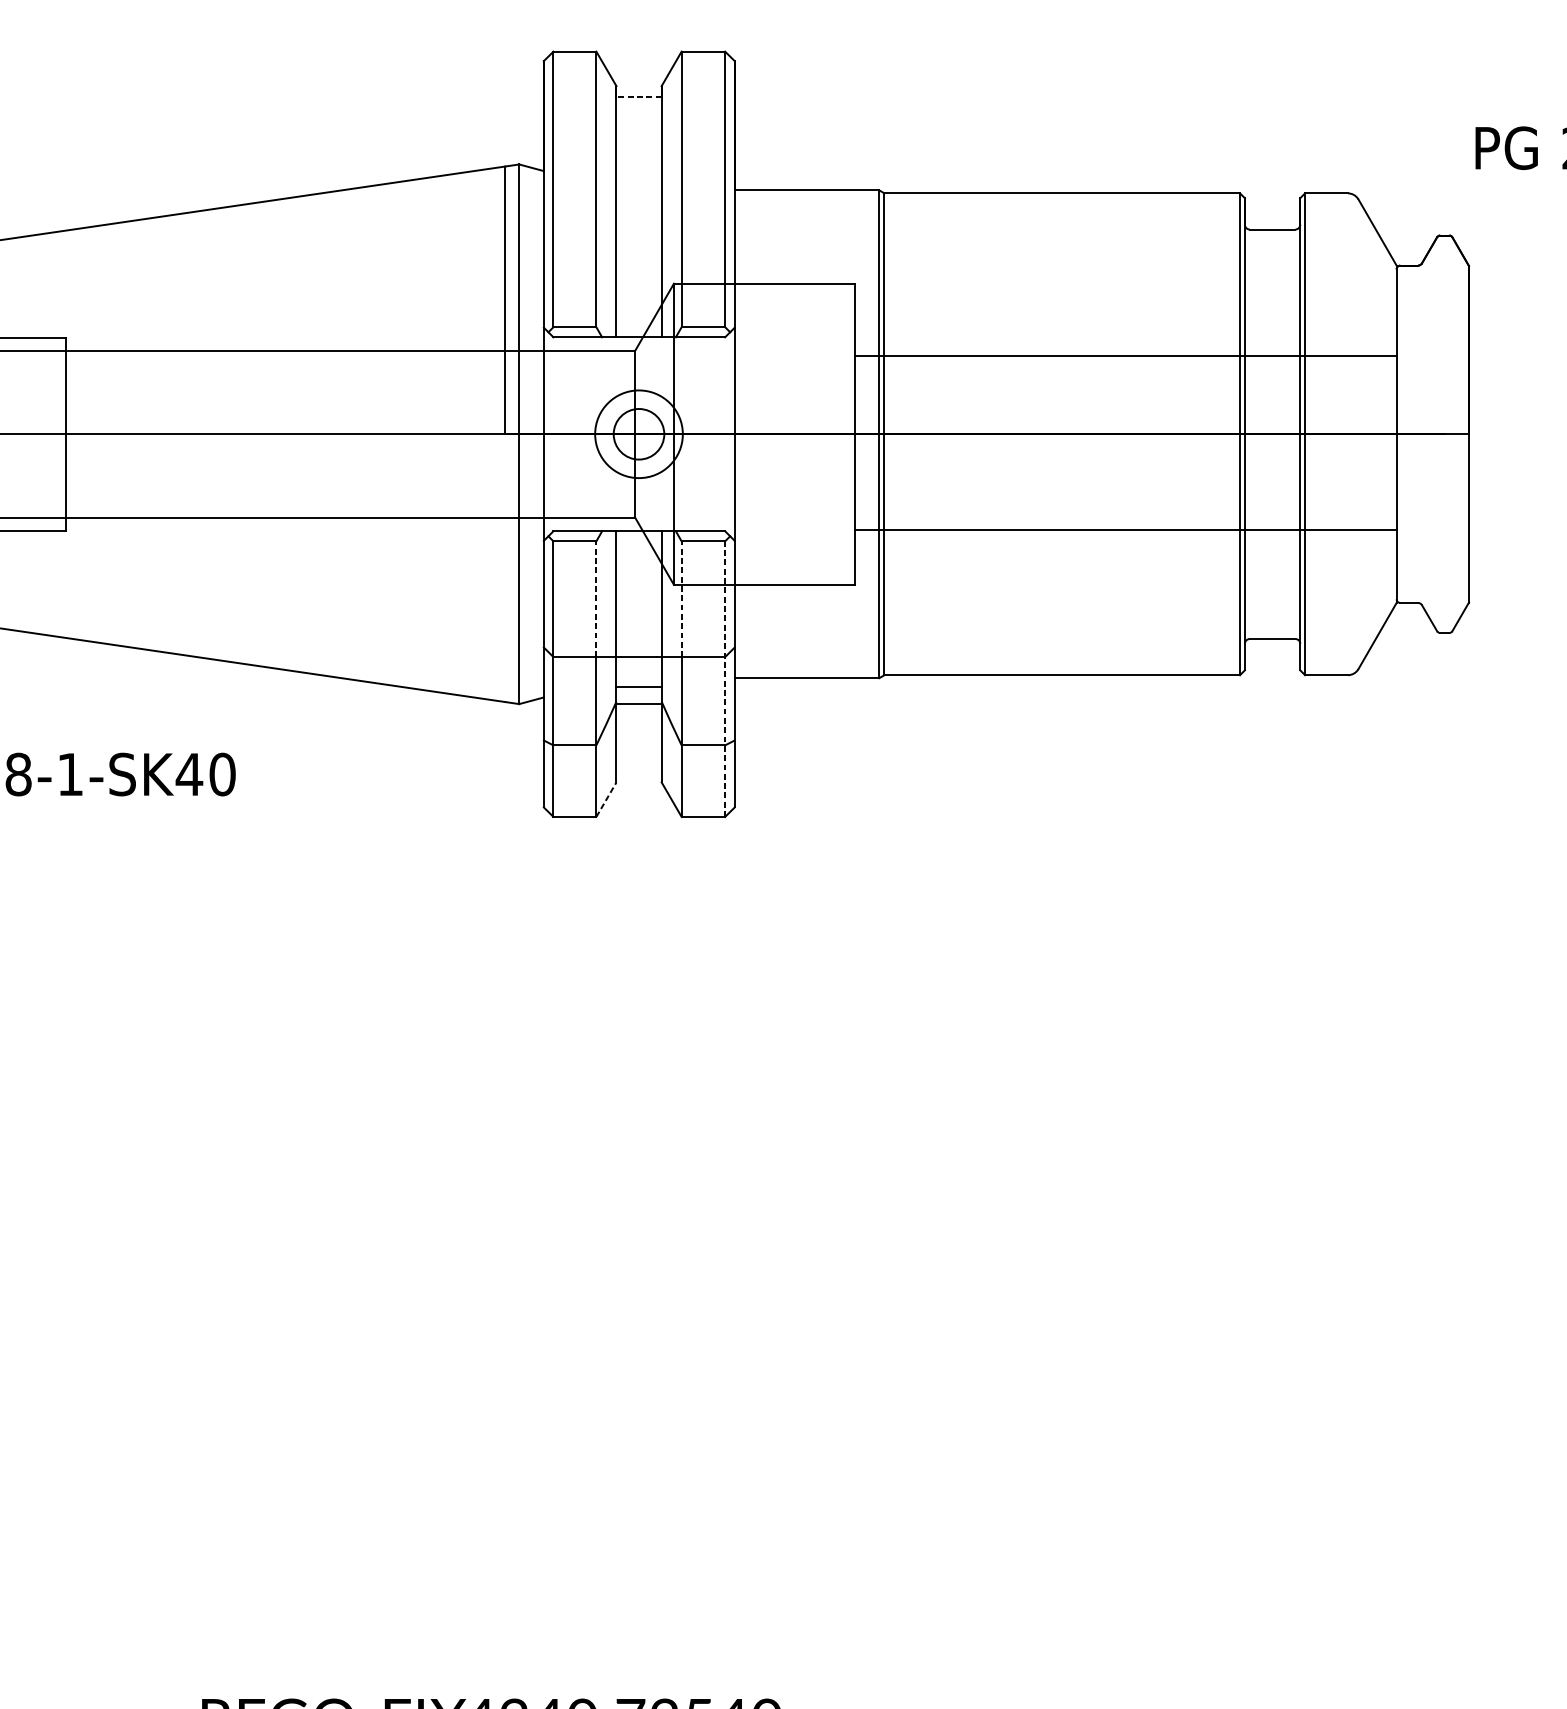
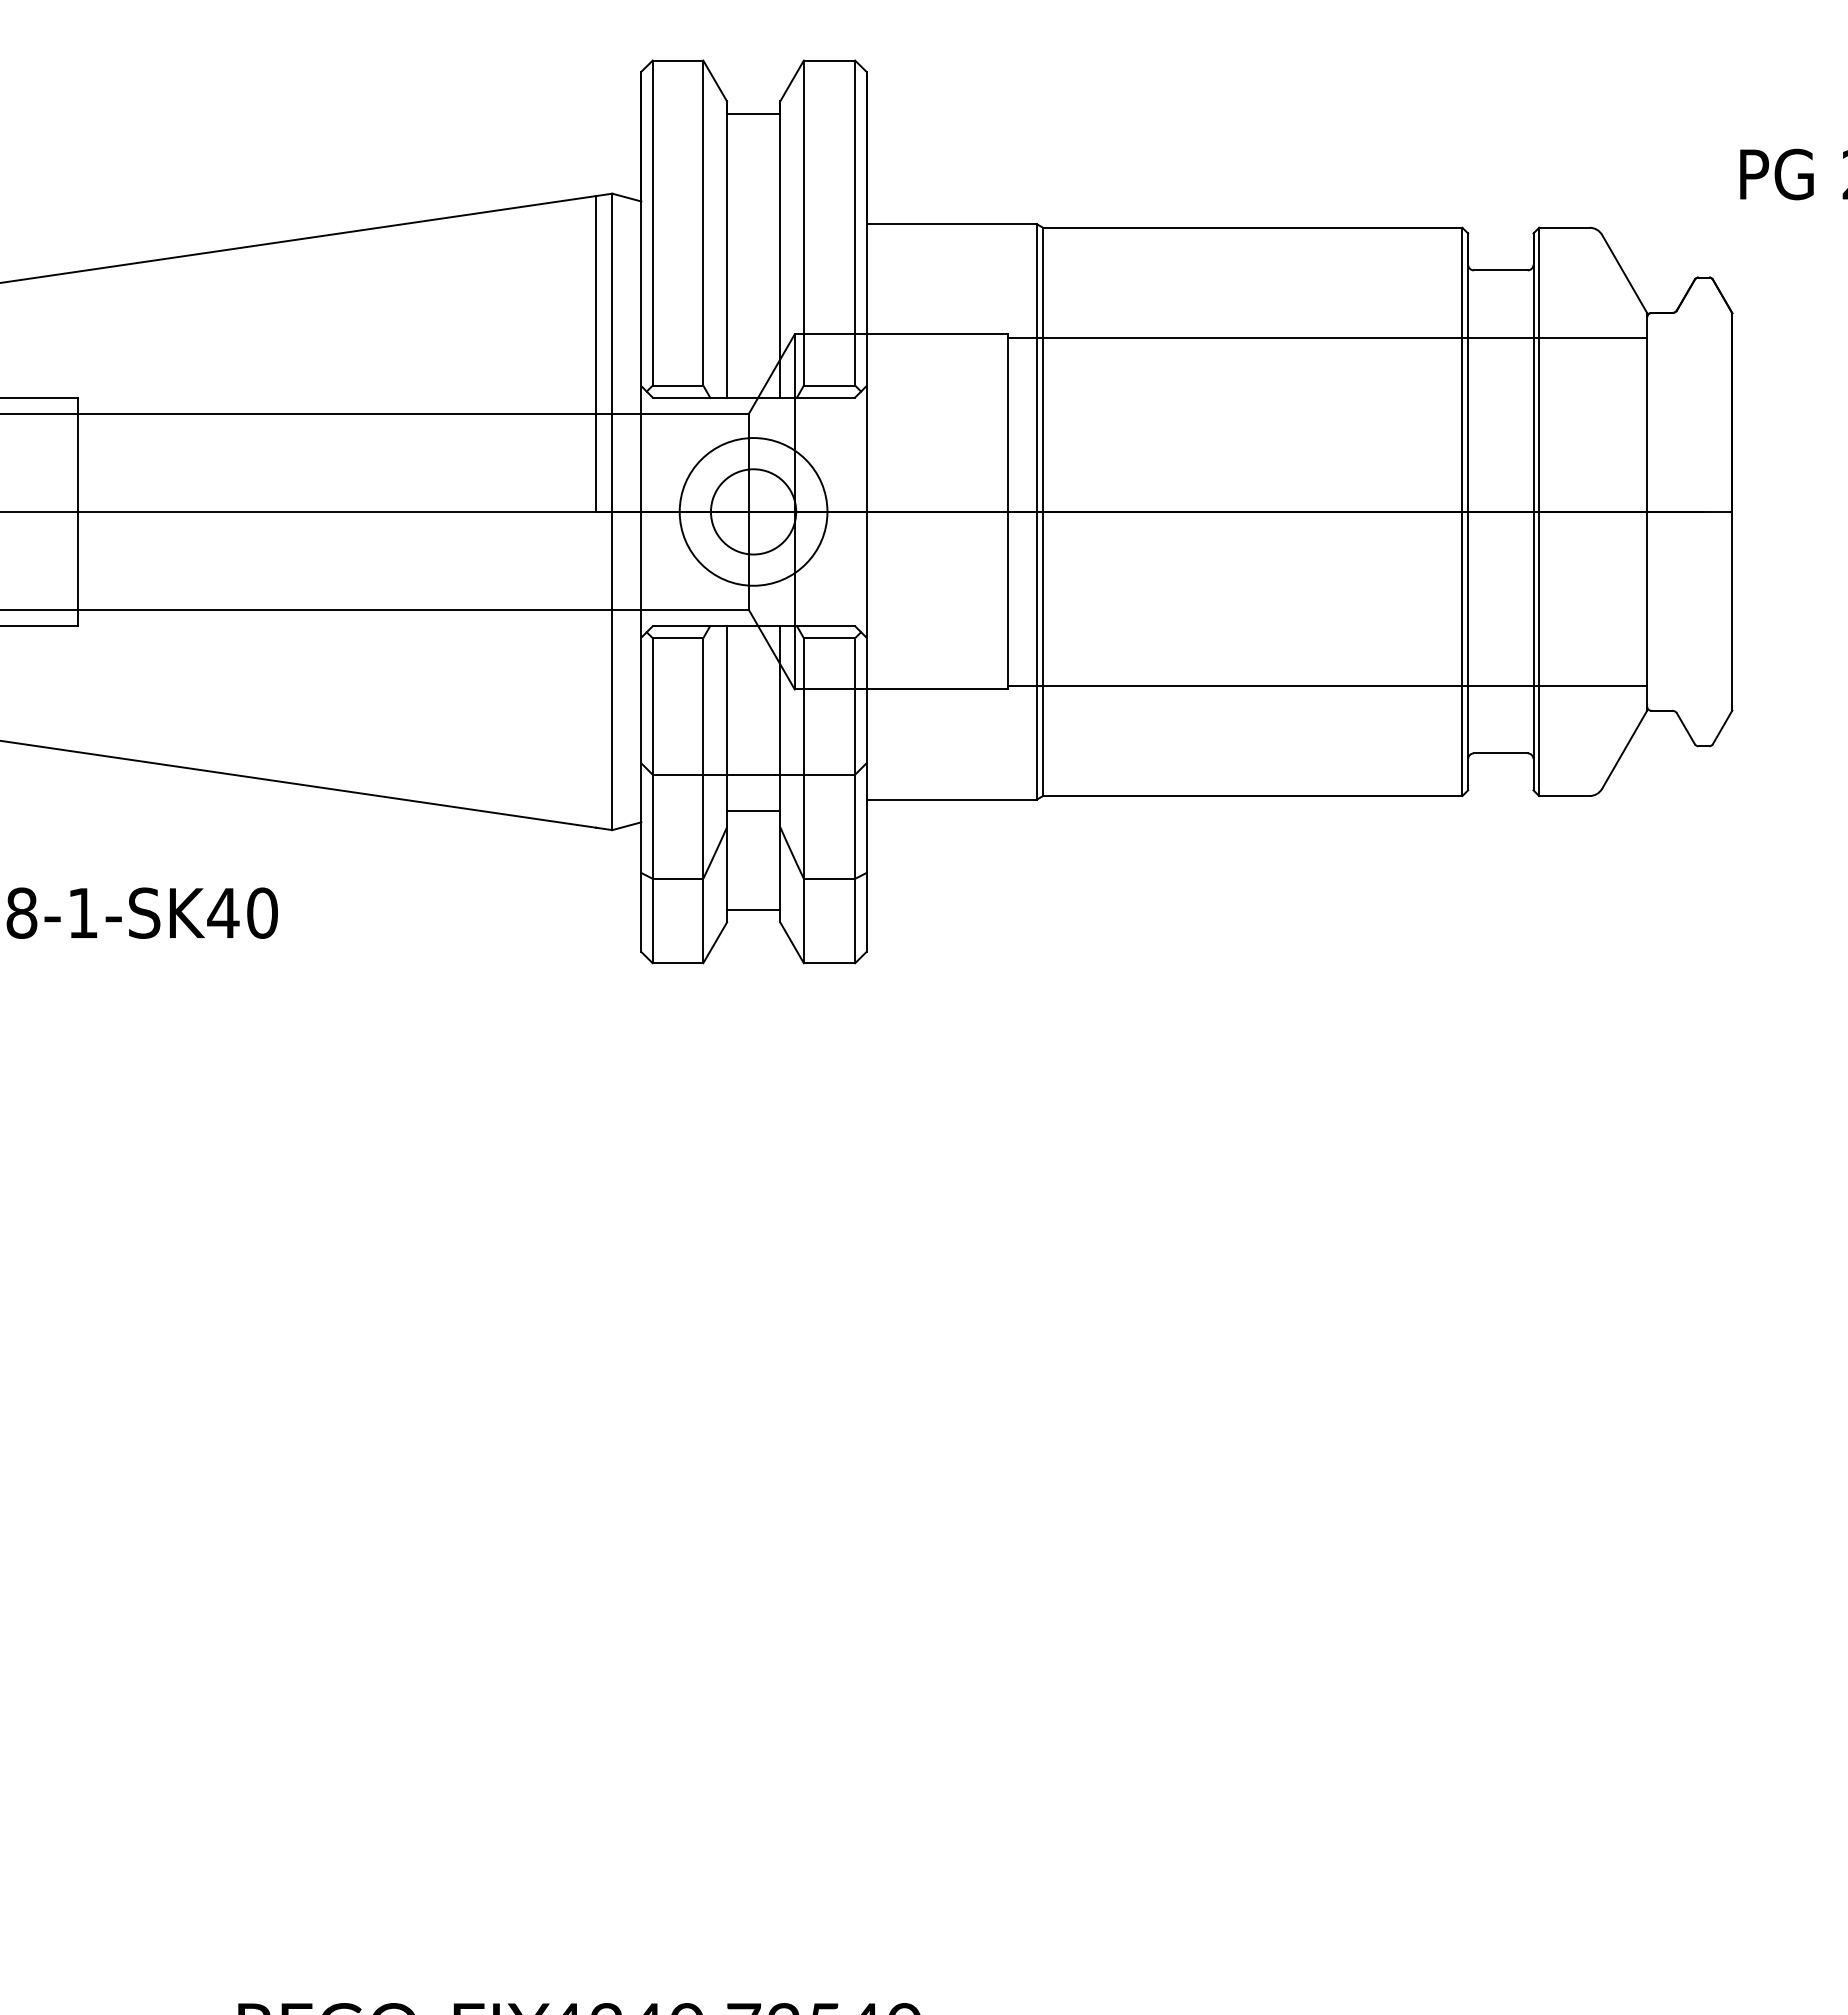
line: (638, 97) -> (753, 114), dashed -> solid
line: (1125, 355) -> (1327, 338), moved
circle: (638, 433) -> (753, 511), size x1.43
circle: (638, 433) -> (753, 511), size x1.43
line: (1125, 529) -> (1327, 685), moved
line: (596, 598) -> (703, 705), dashed -> solid
line: (681, 598) -> (803, 705), dashed -> solid
line: (725, 678) -> (855, 800), dashed -> solid
line: (638, 703) -> (753, 909), moved
line: (606, 799) -> (715, 942), dashed -> solid

